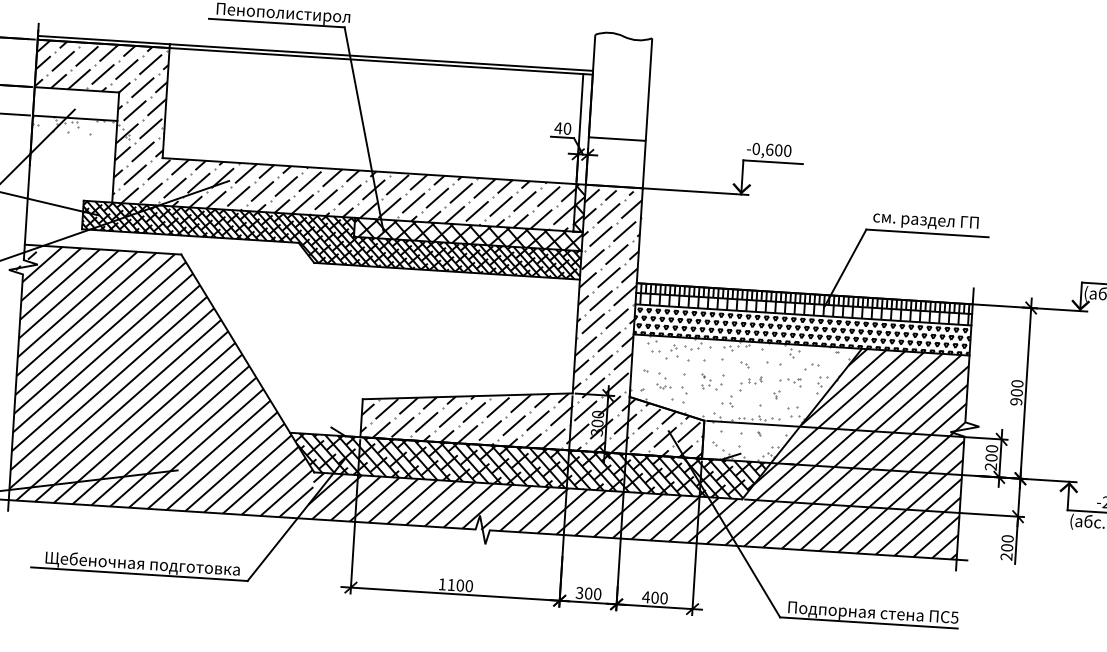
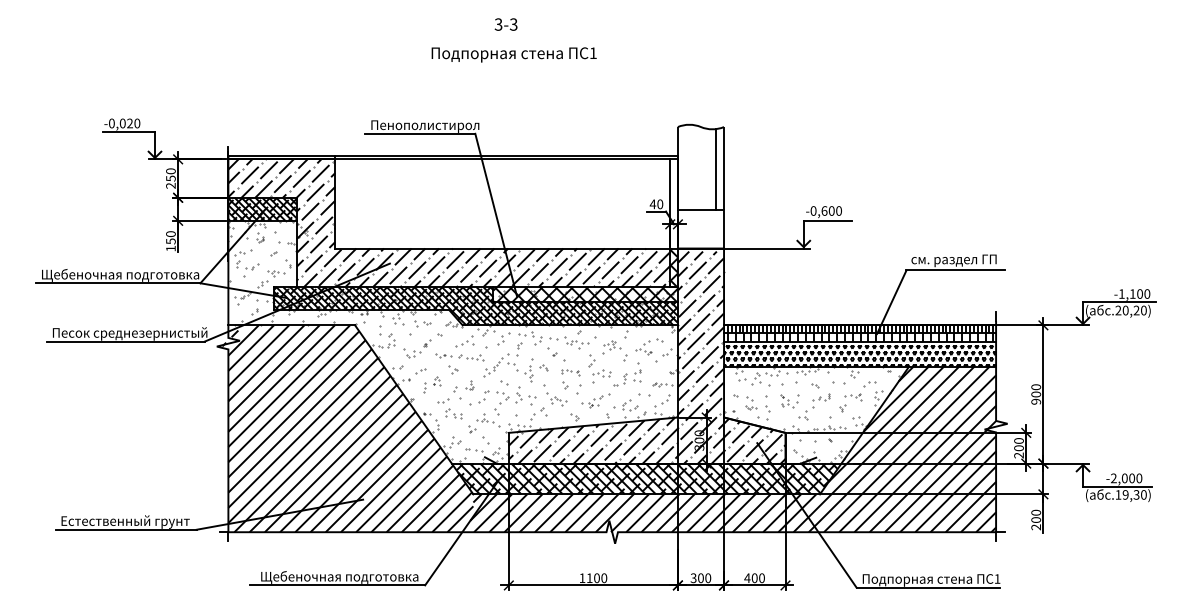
line: (639, 90) -> (716, 169), added
hatch: (76, 103) -> (262, 208), added
hatch: (299, 290) -> (452, 348), added
text: (954, 617) -> (997, 578), 5 -> 1

